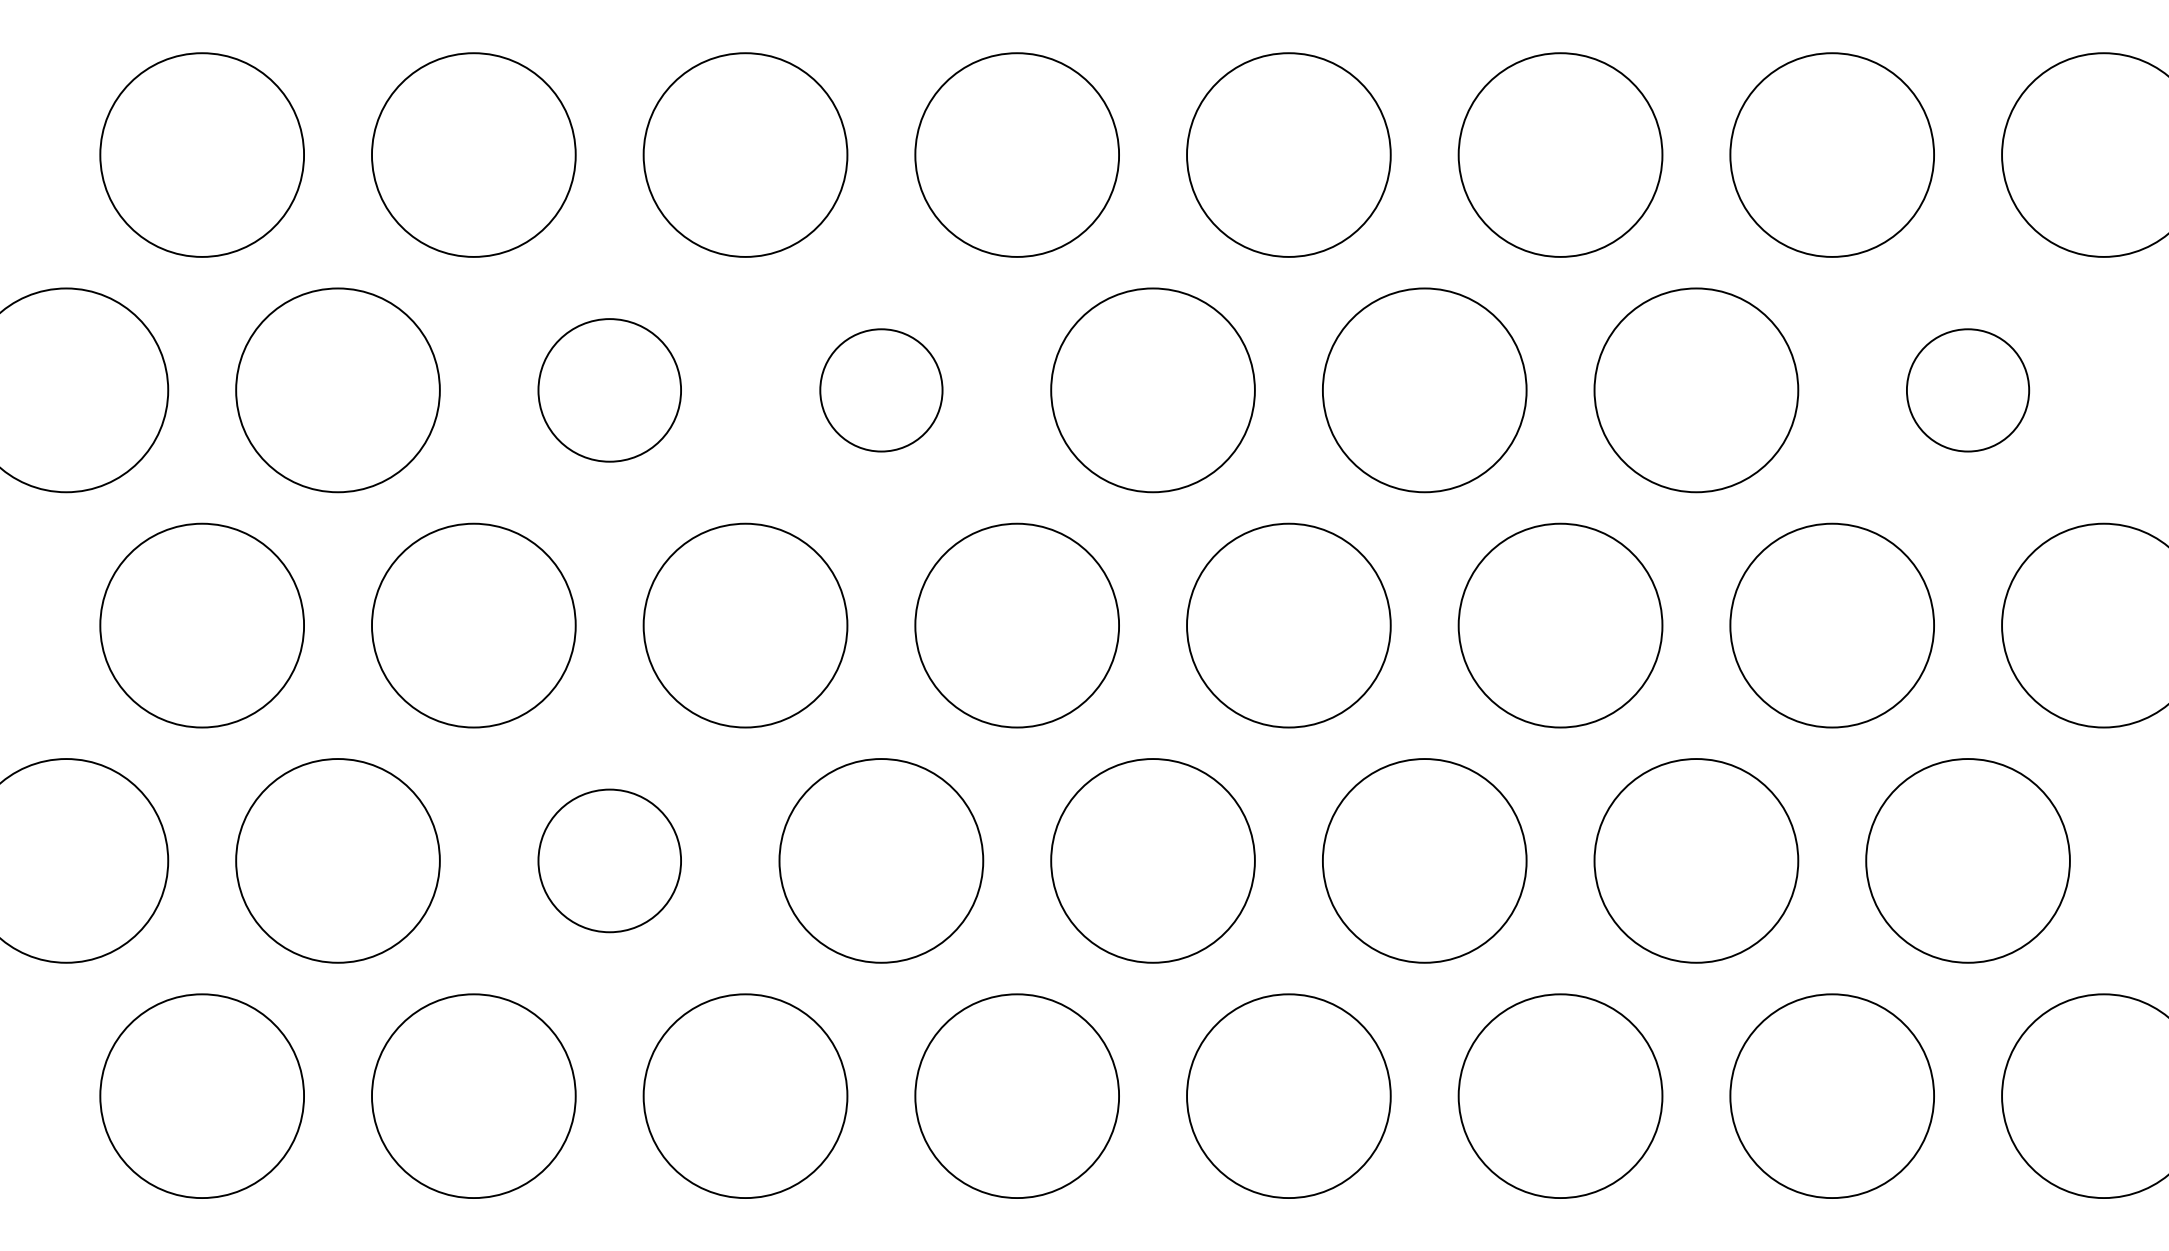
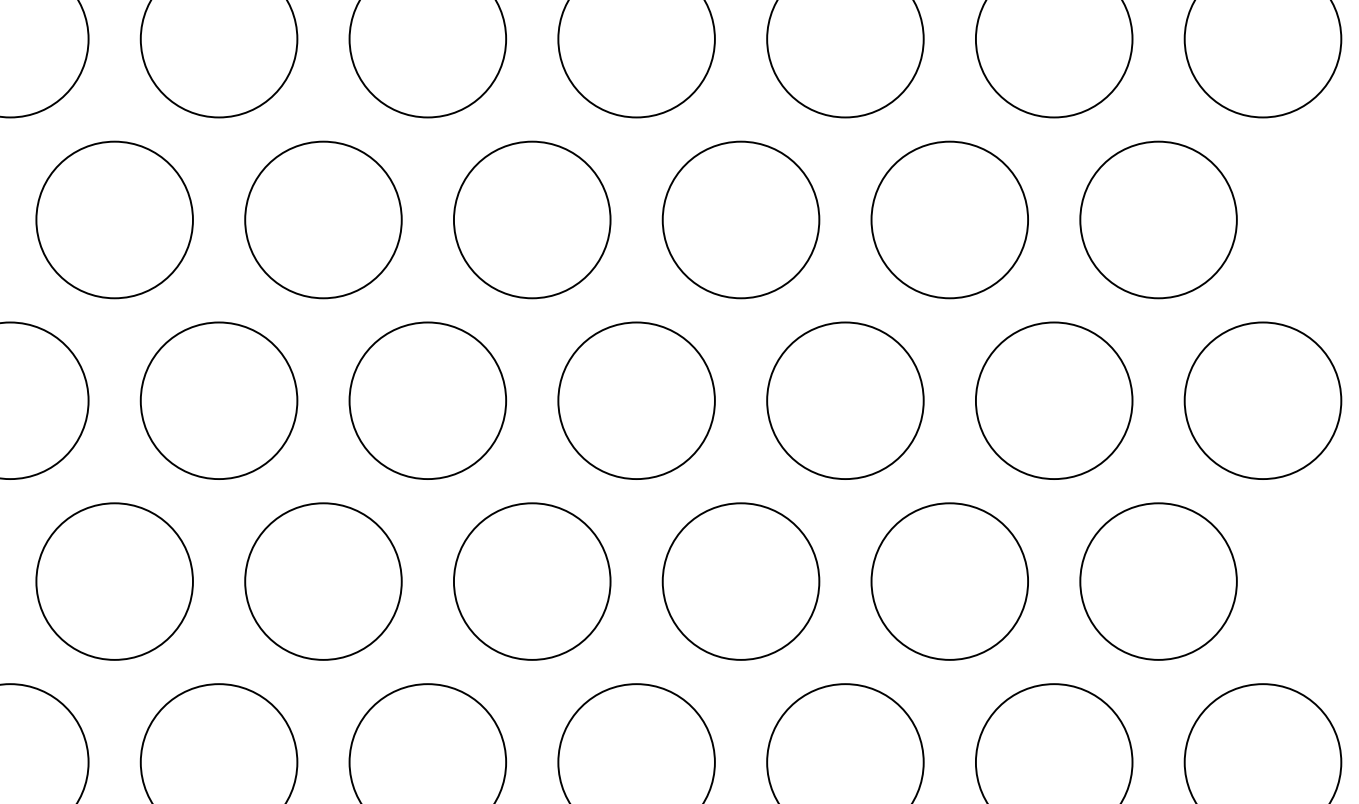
part: (609, 390) -> (114, 220), size x1.43
part: (881, 390) -> (323, 220), size x1.67
part: (1967, 390) -> (1158, 220), size x1.67
part: (609, 860) -> (114, 581), size x1.43

